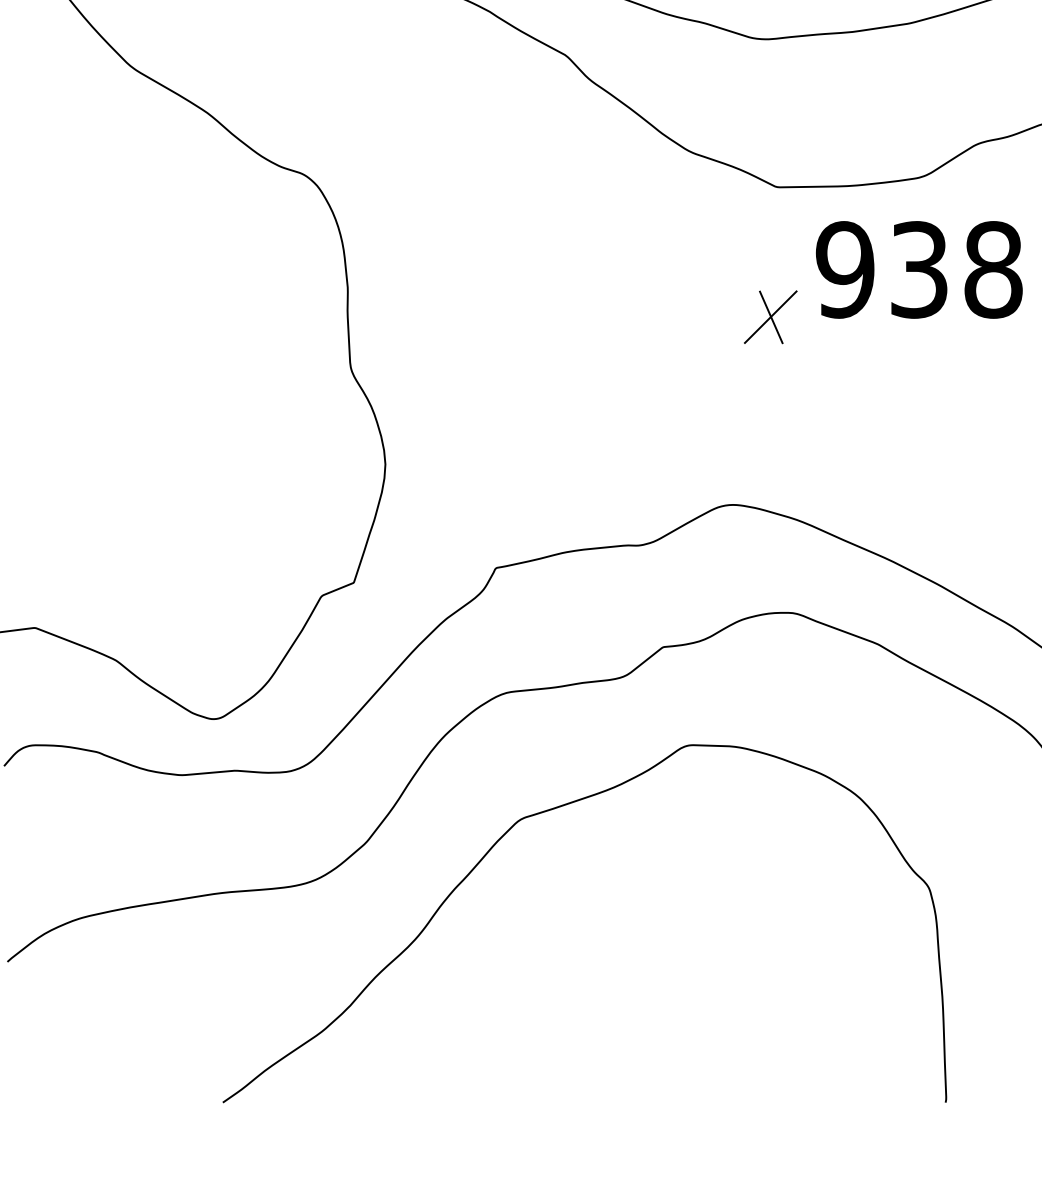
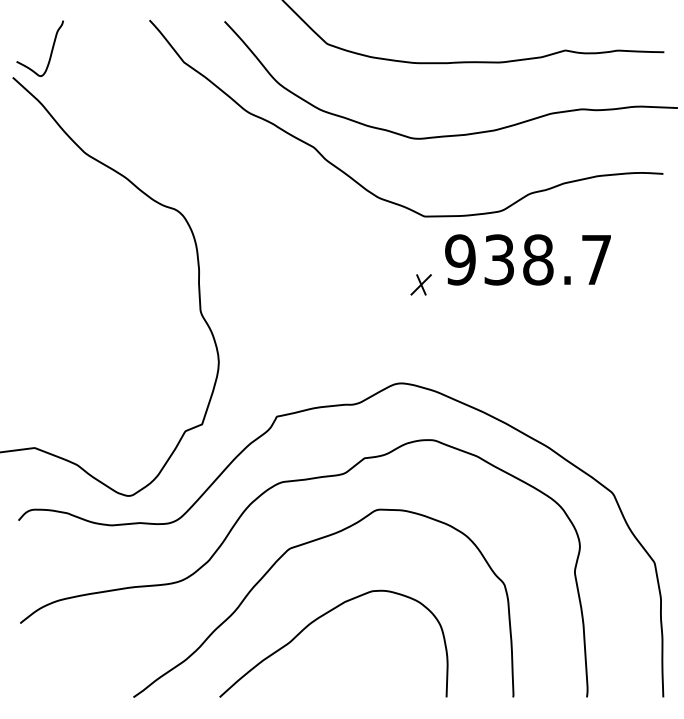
part: (769, 316) -> (420, 284), size x0.71
curve: (575, 954) -> (318, 619), added

